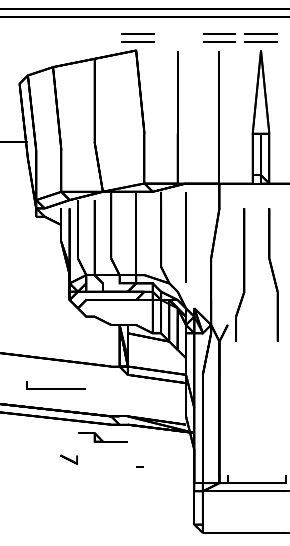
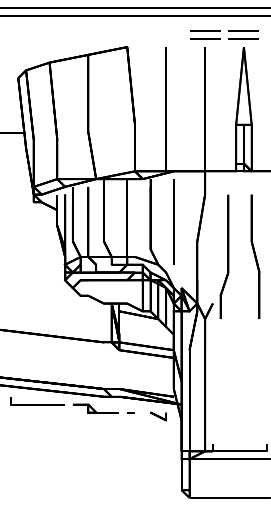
part: (137, 37) -> (128, 34), removed
part: (56, 385) -> (37, 401), moved
part: (69, 459) -> (158, 416), moved
part: (139, 467) -> (130, 412), moved

